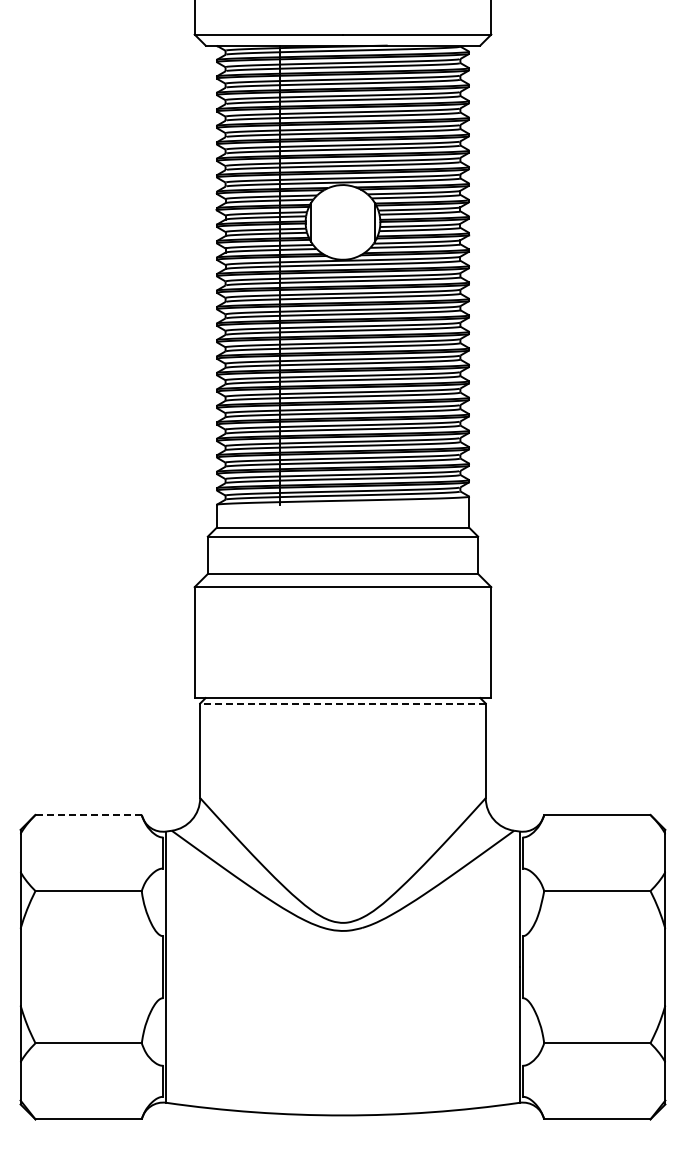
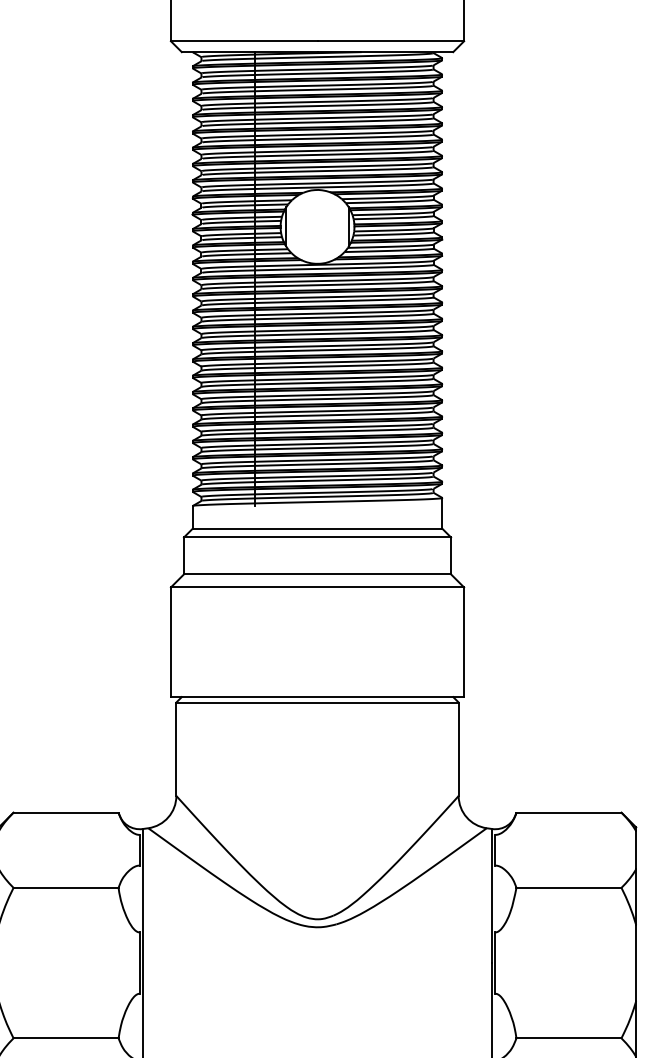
line: (342, 703) -> (317, 702), dashed -> solid
line: (88, 814) -> (65, 812), dashed -> solid

